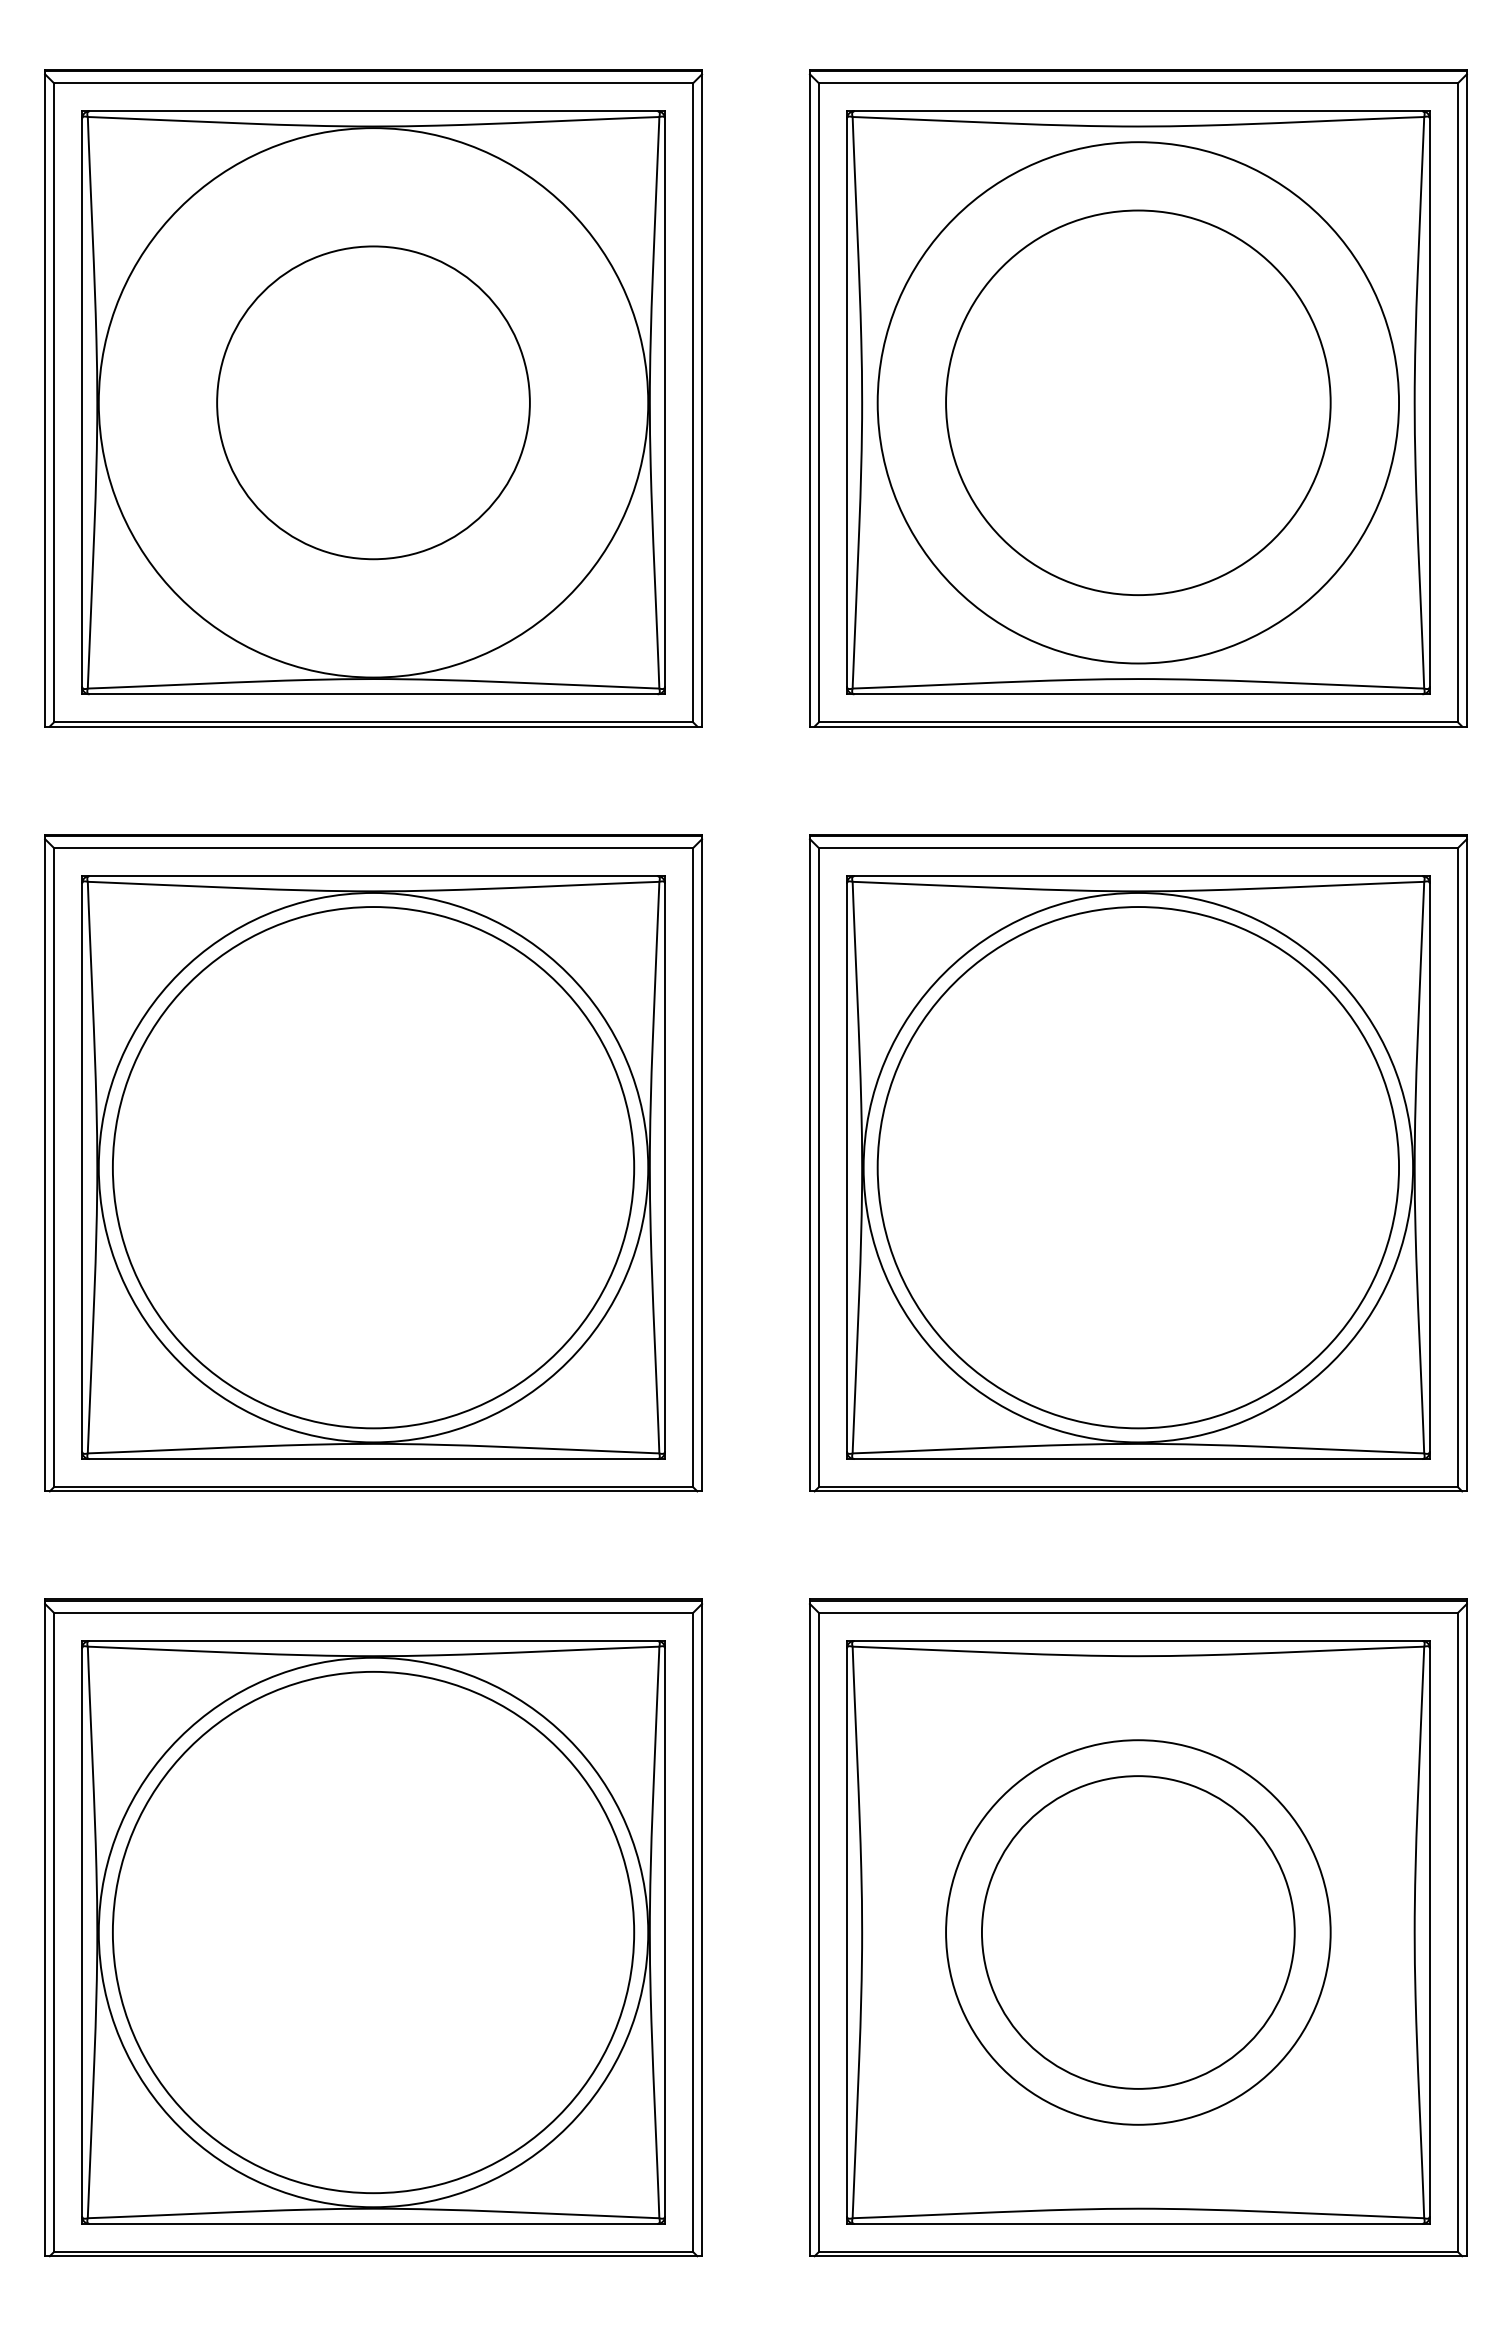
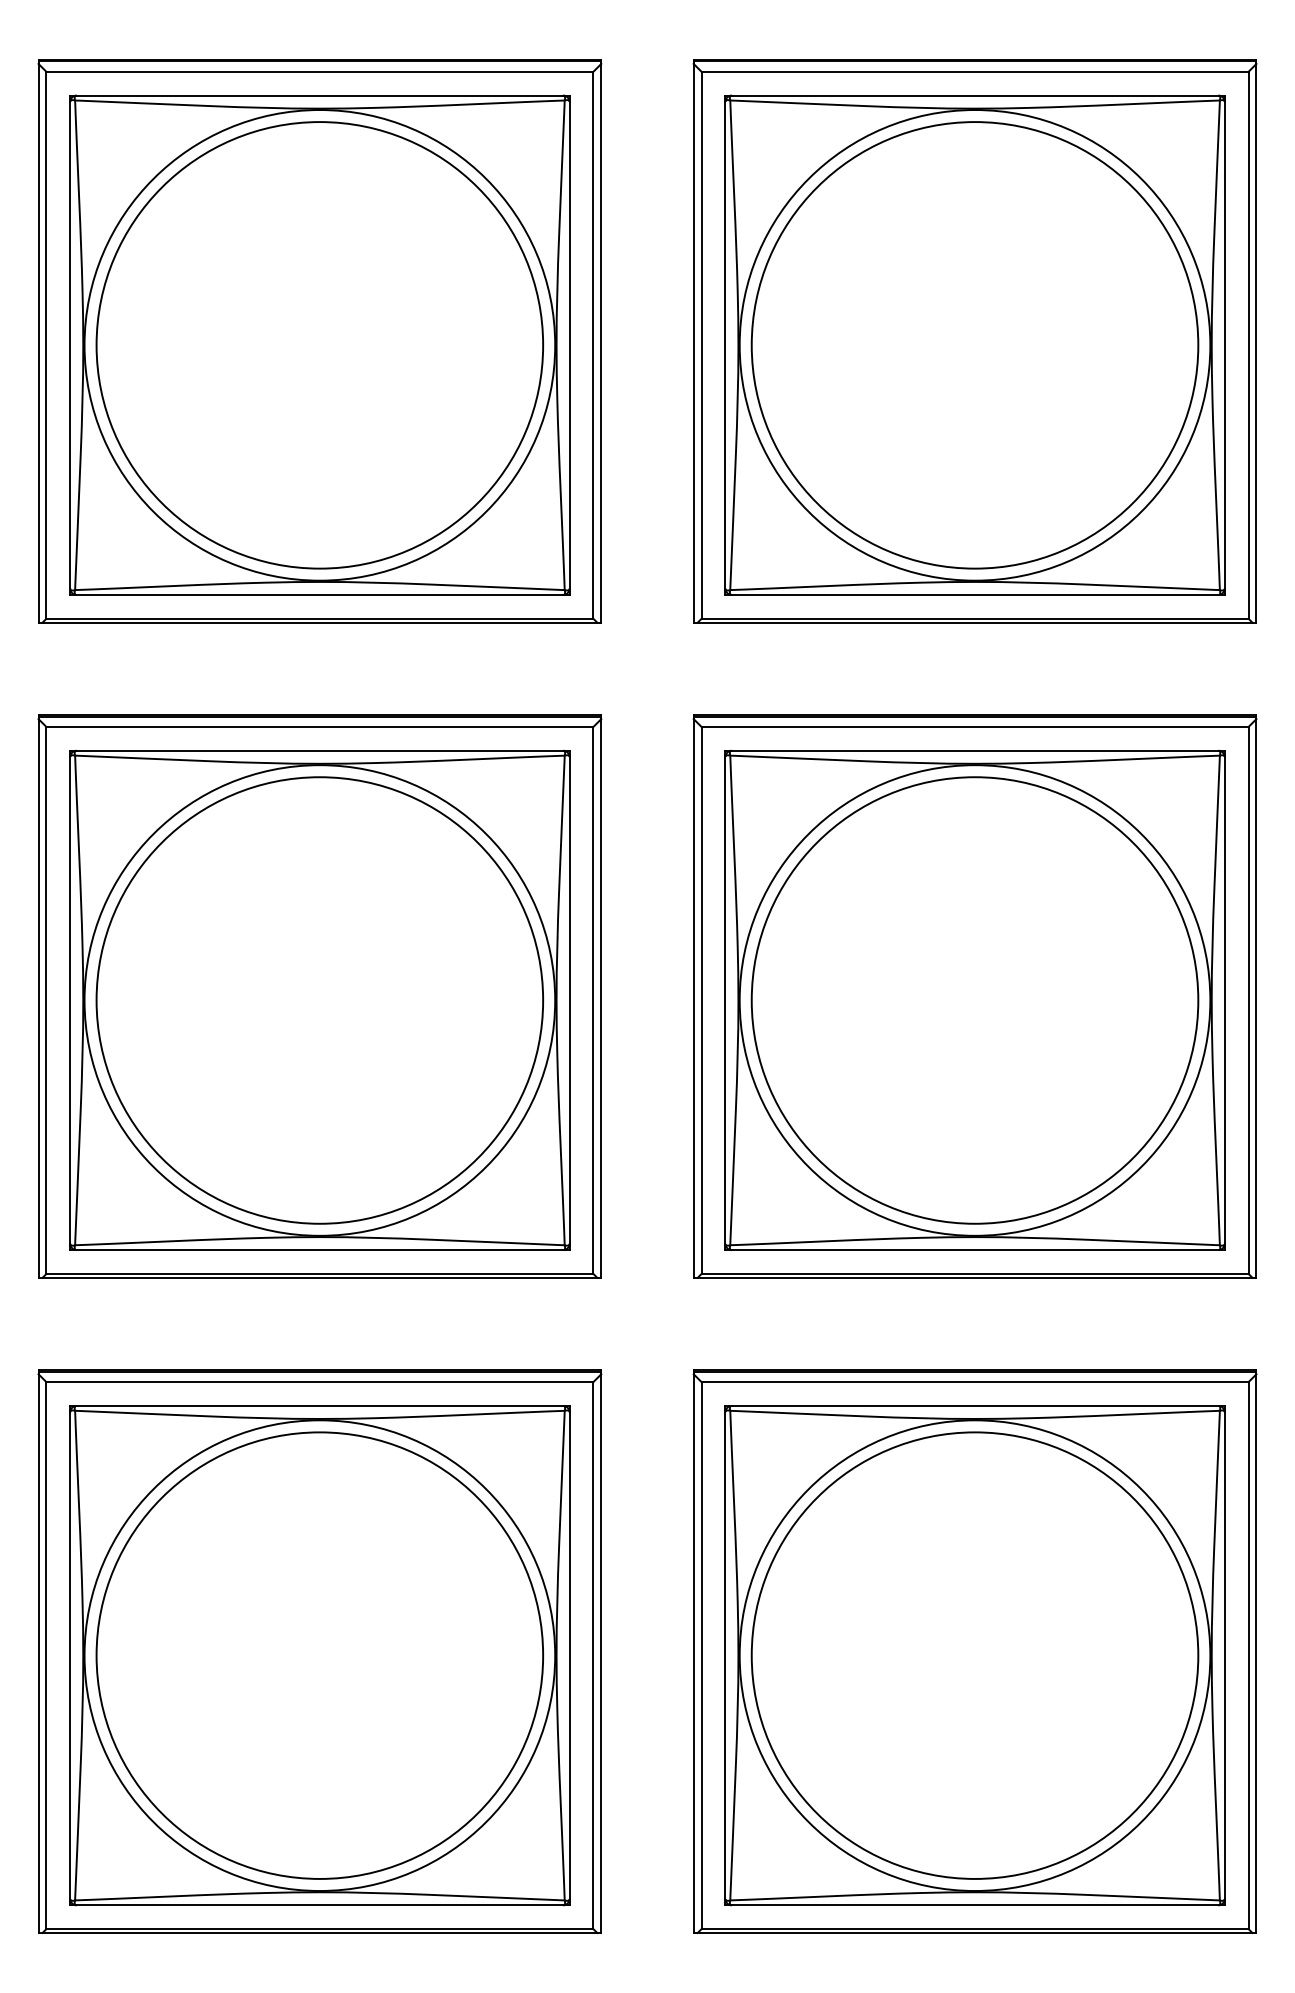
circle: (373, 402) -> (319, 345), size x1.67
circle: (1138, 402) -> (975, 345), size x1.43
circle: (1138, 1932) -> (975, 1655), size x1.43
circle: (1138, 1932) -> (975, 1655), size x1.67

